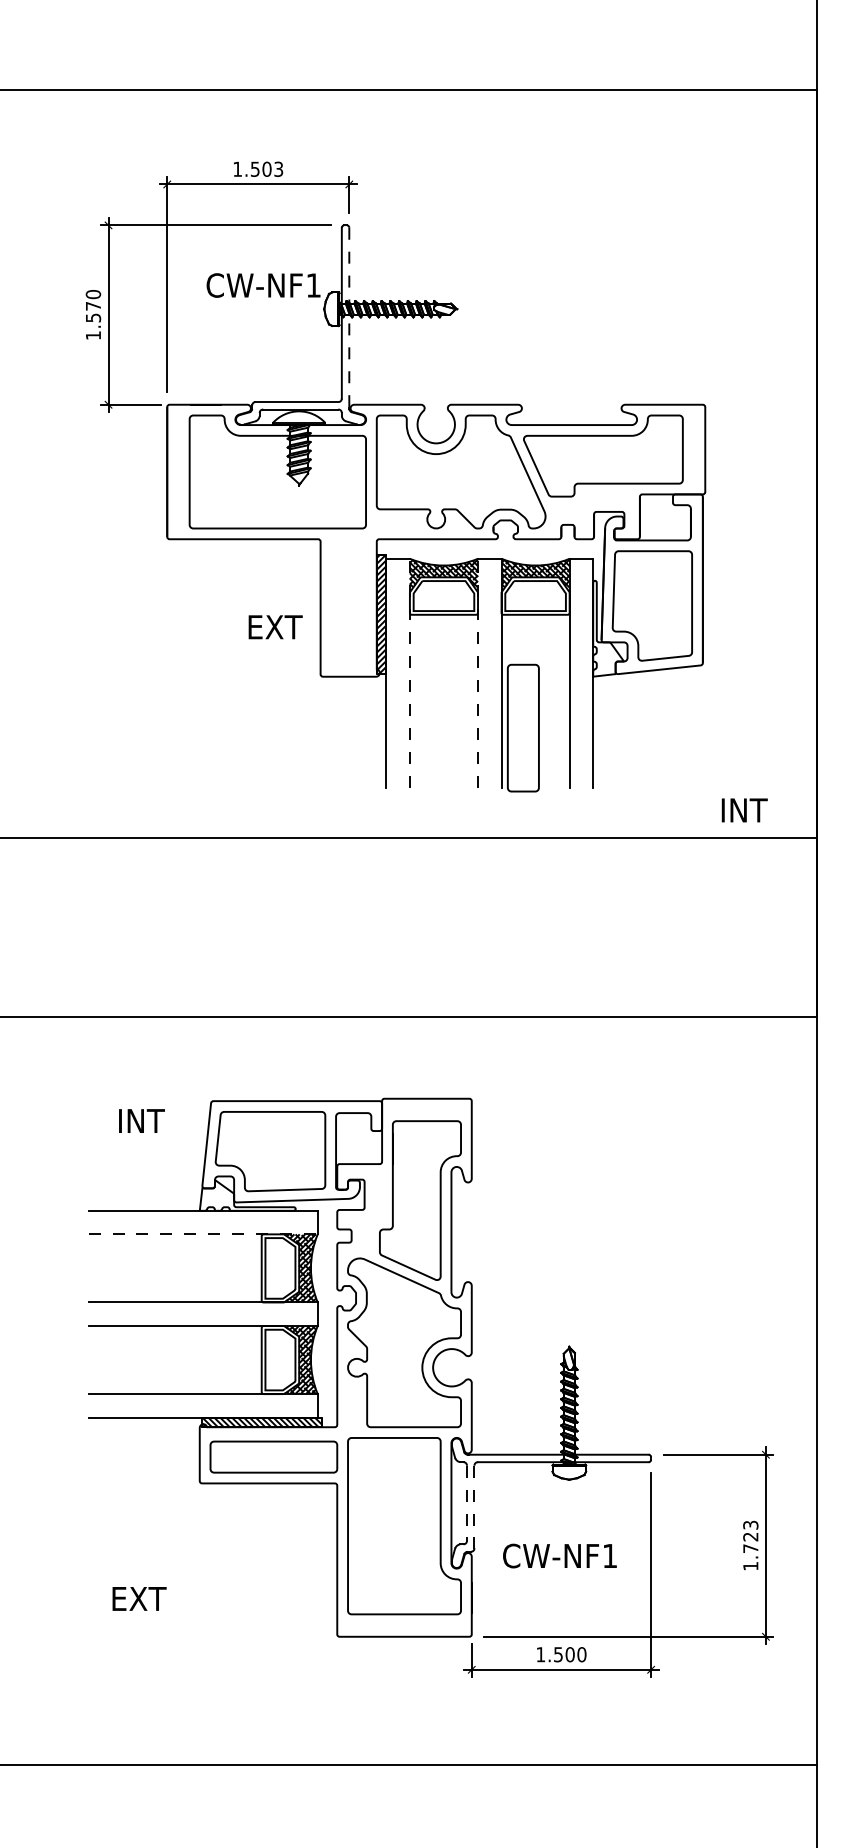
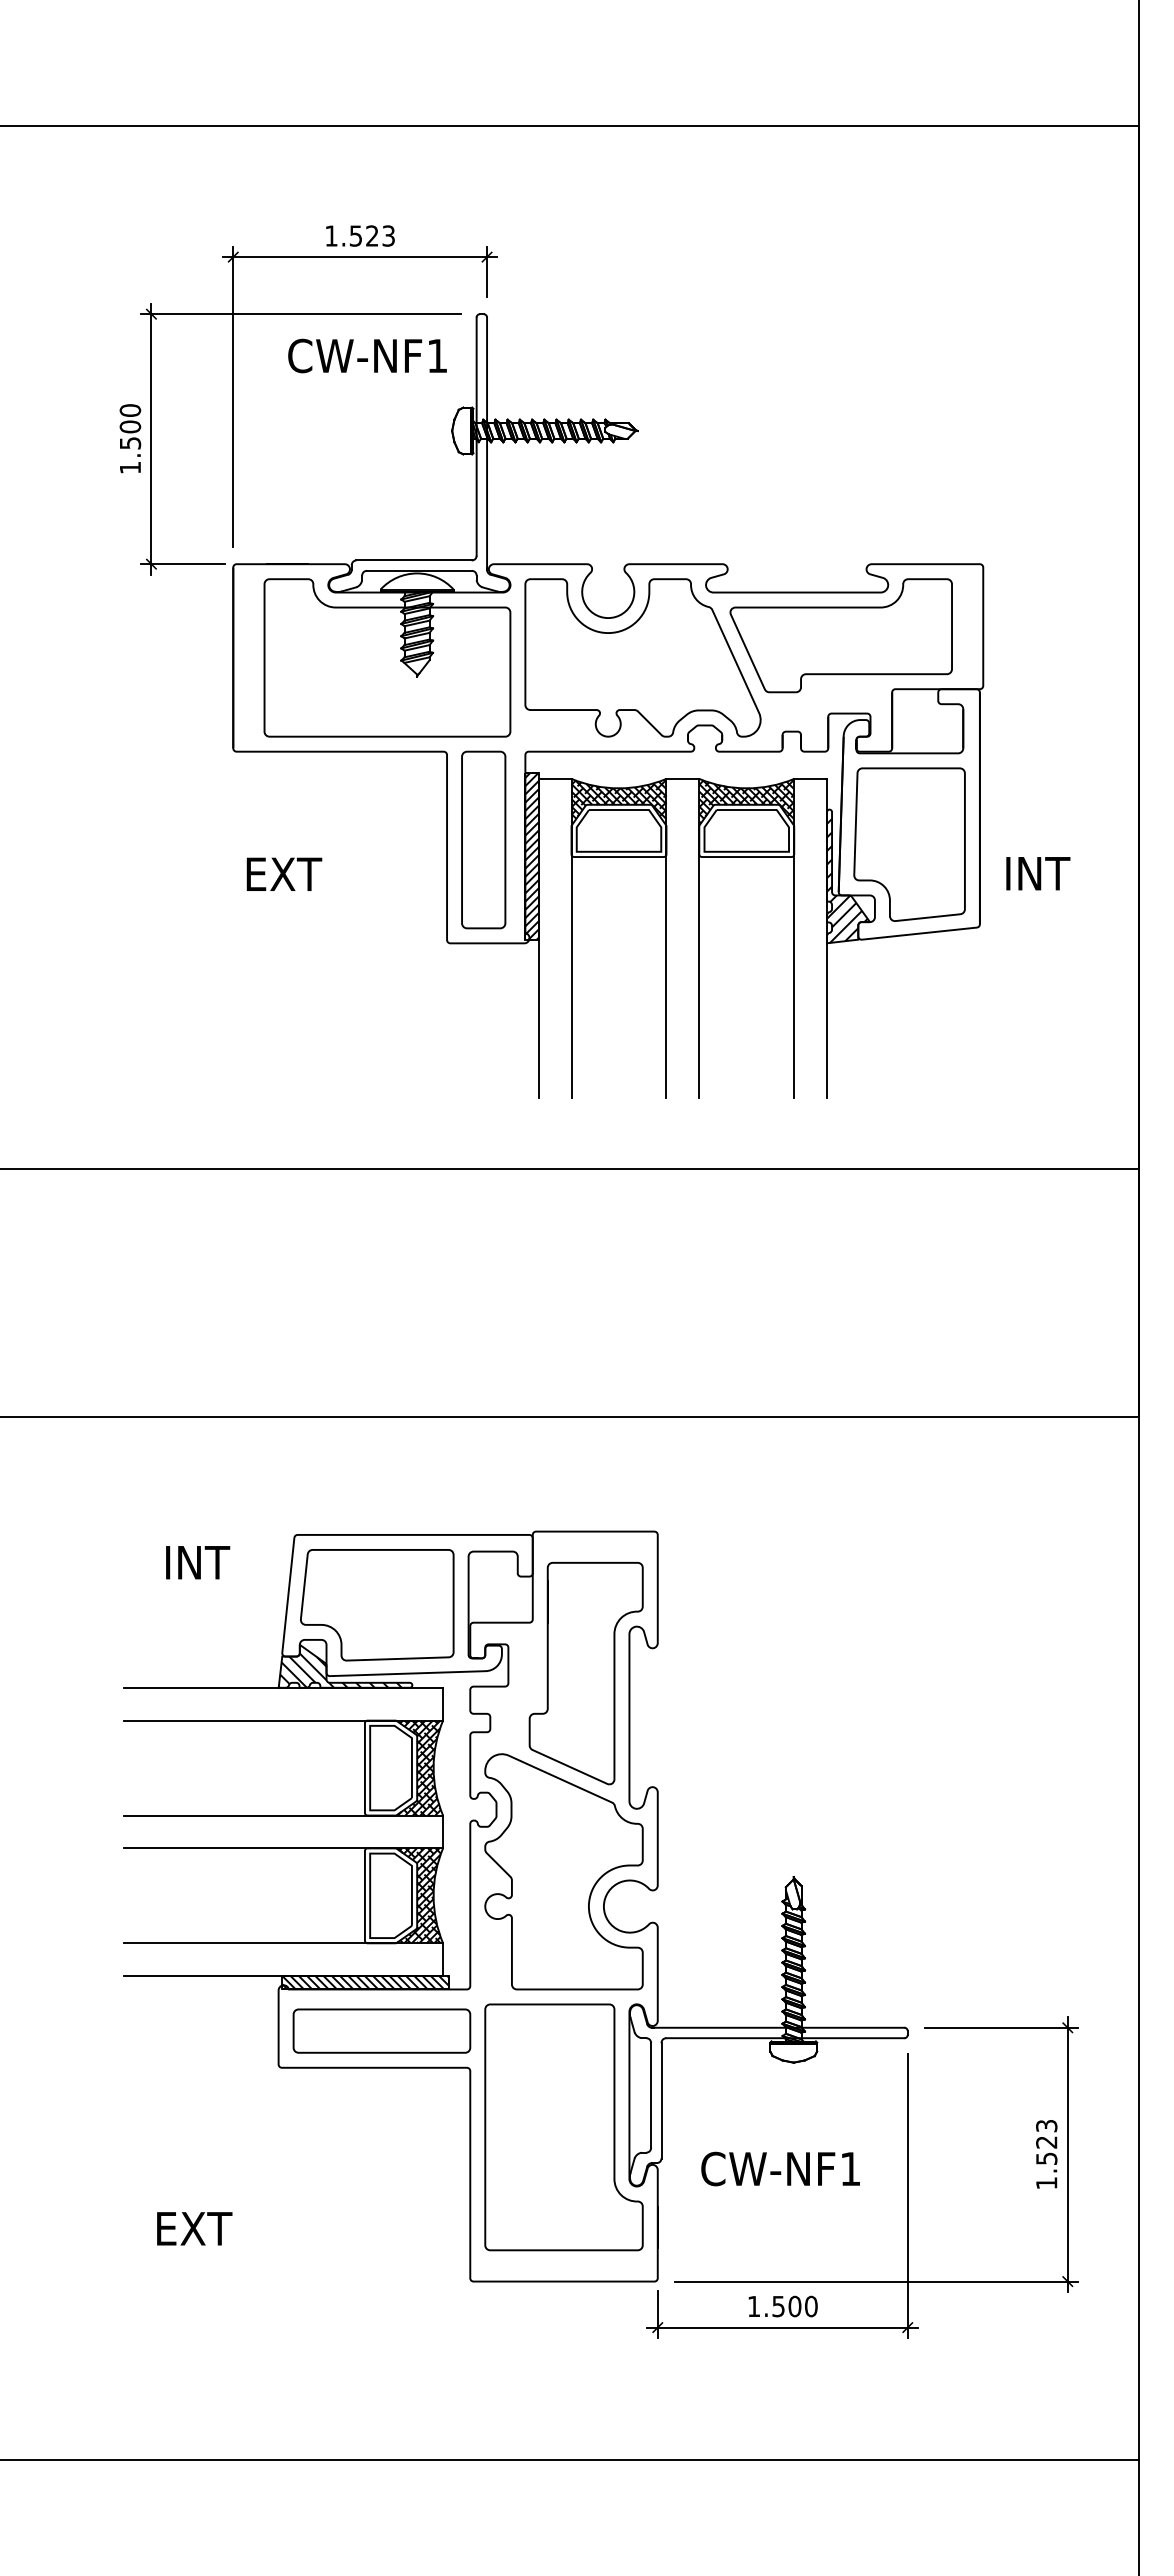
text: (267, 168) -> (372, 235), 1.503 -> 1.523
text: (263, 285) -> (367, 355), moved
text: (93, 305) -> (130, 426), 1.570 -> 1.500
line: (349, 318) -> (487, 443), dashed -> solid
text: (275, 626) -> (284, 873), moved
hatch: (607, 631) -> (847, 880), added
line: (409, 673) -> (571, 938), dashed -> solid
line: (478, 673) -> (666, 938), dashed -> solid
part: (523, 727) -> (483, 839), moved
text: (744, 810) -> (1038, 873), moved
hatch: (243, 1198) -> (339, 1670), added
line: (203, 1234) -> (283, 1720), dashed -> solid
line: (467, 1503) -> (651, 2095), dashed -> solid
line: (474, 1506) -> (661, 2100), dashed -> solid
text: (750, 1548) -> (1046, 2158), 1.723 -> 1.523

